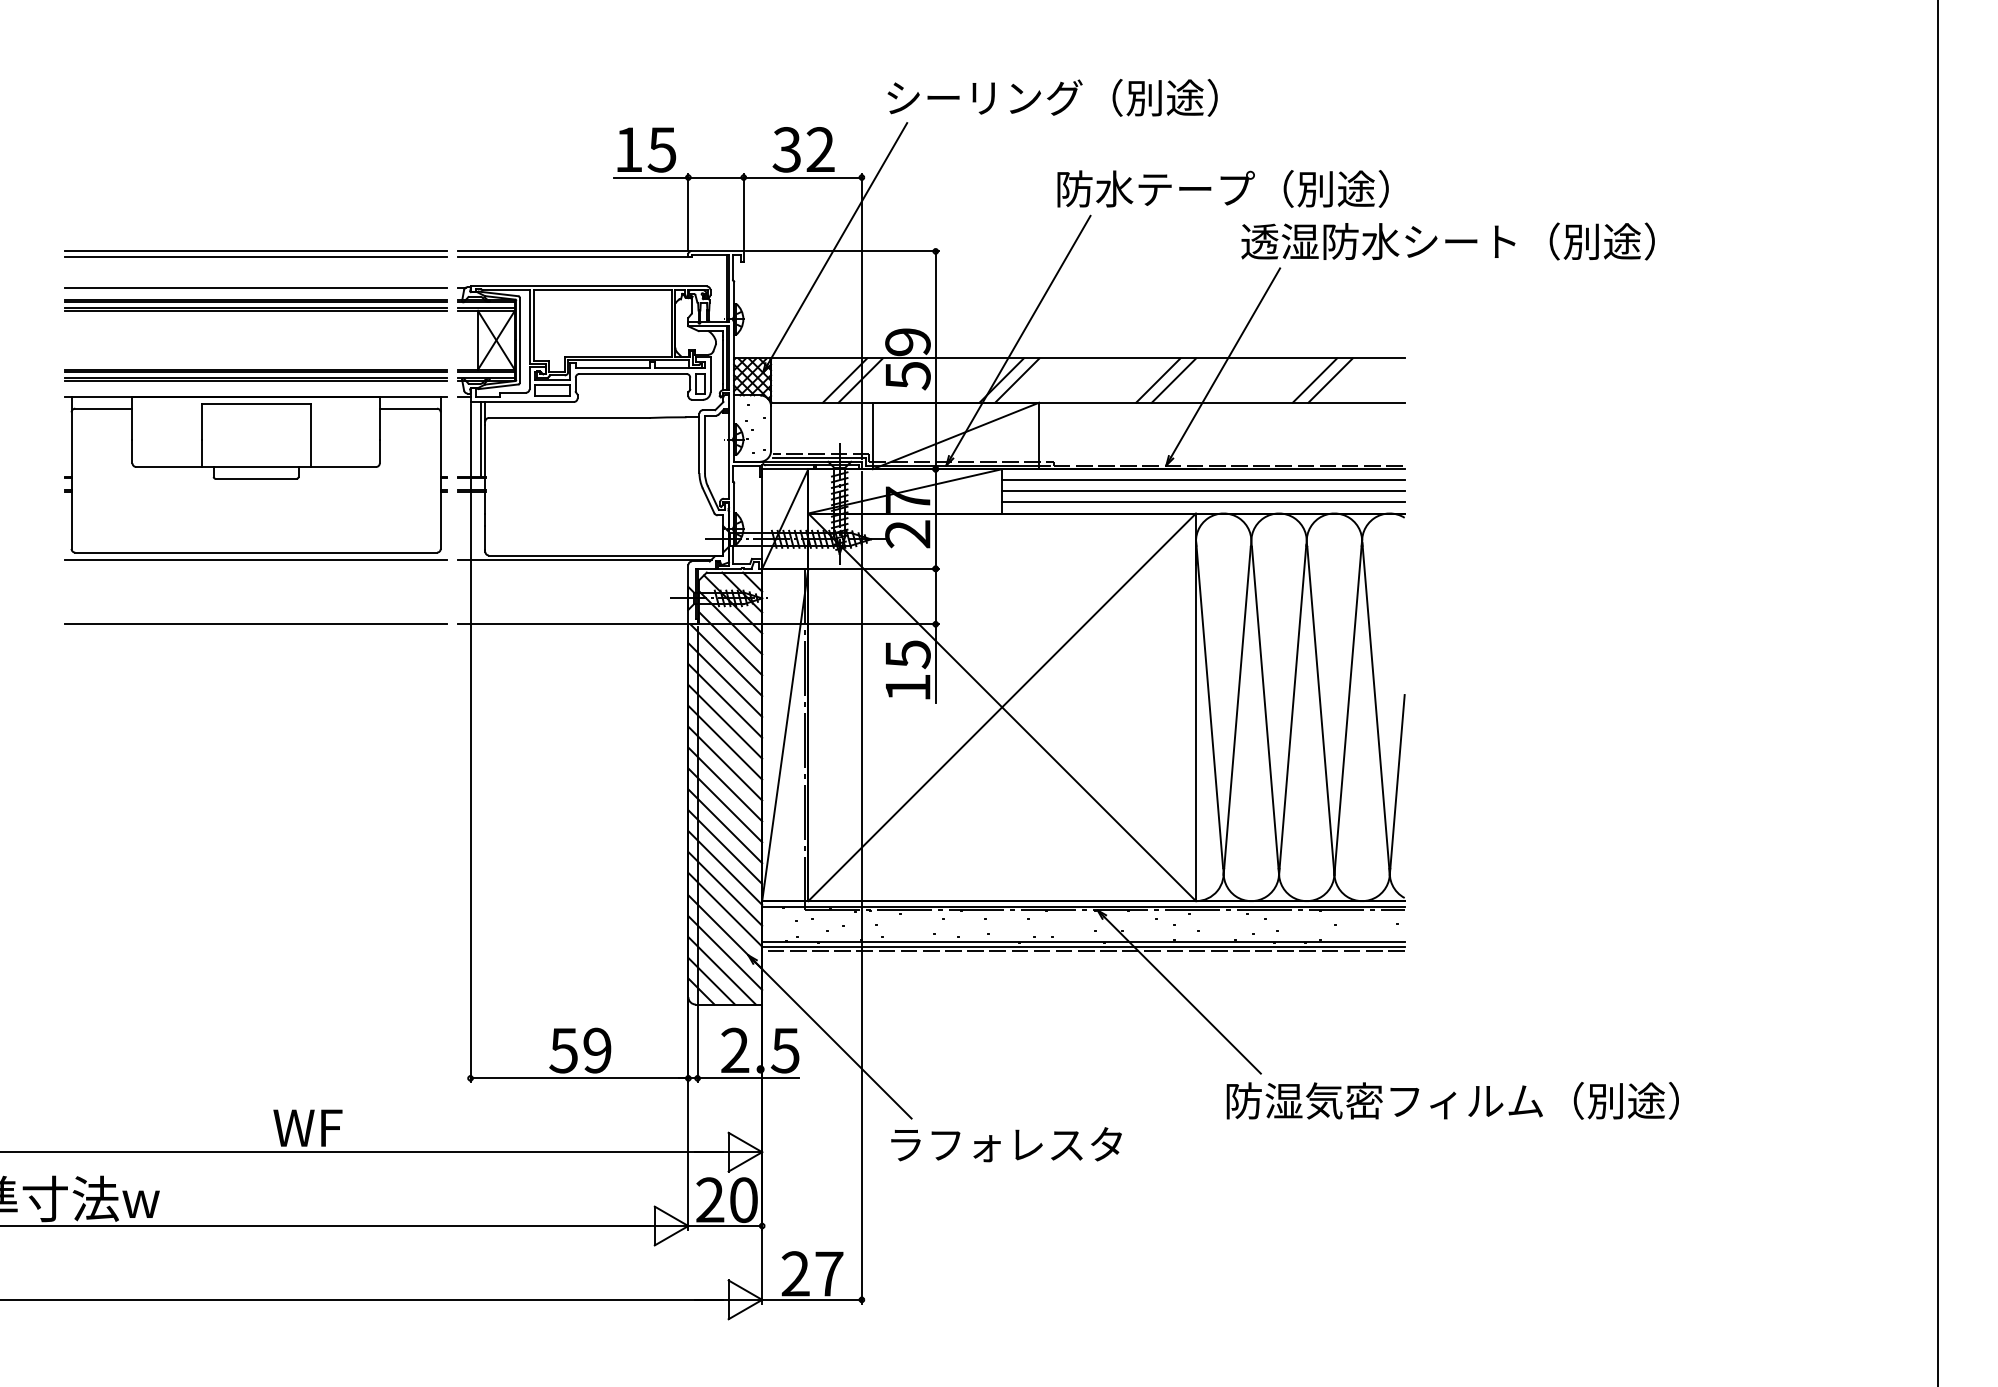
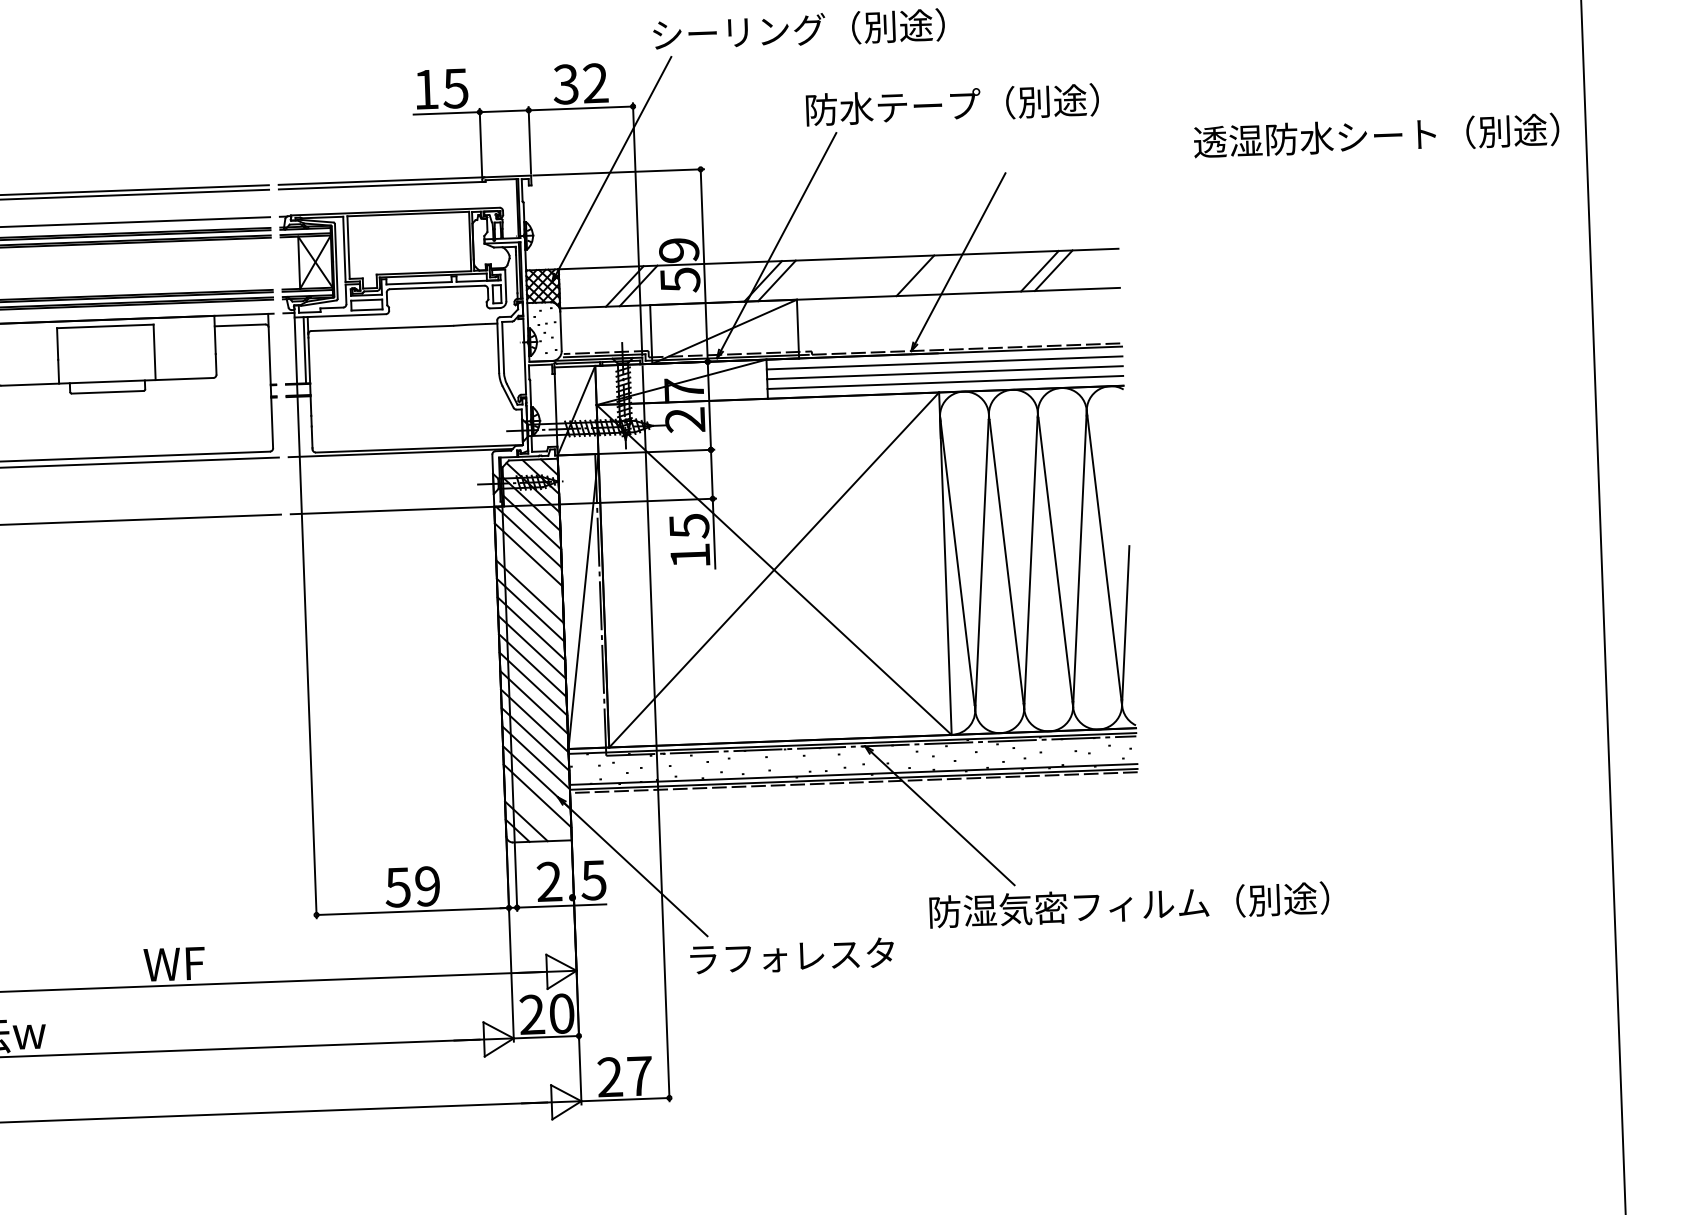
text: (1447, 241) -> (1375, 135), moved
line: (1158, 380) -> (901, 276), removed
line: (725, 700) -> (529, 572), removed
line: (721, 970) -> (534, 811), removed
text: (1452, 1100) -> (1129, 904), moved

